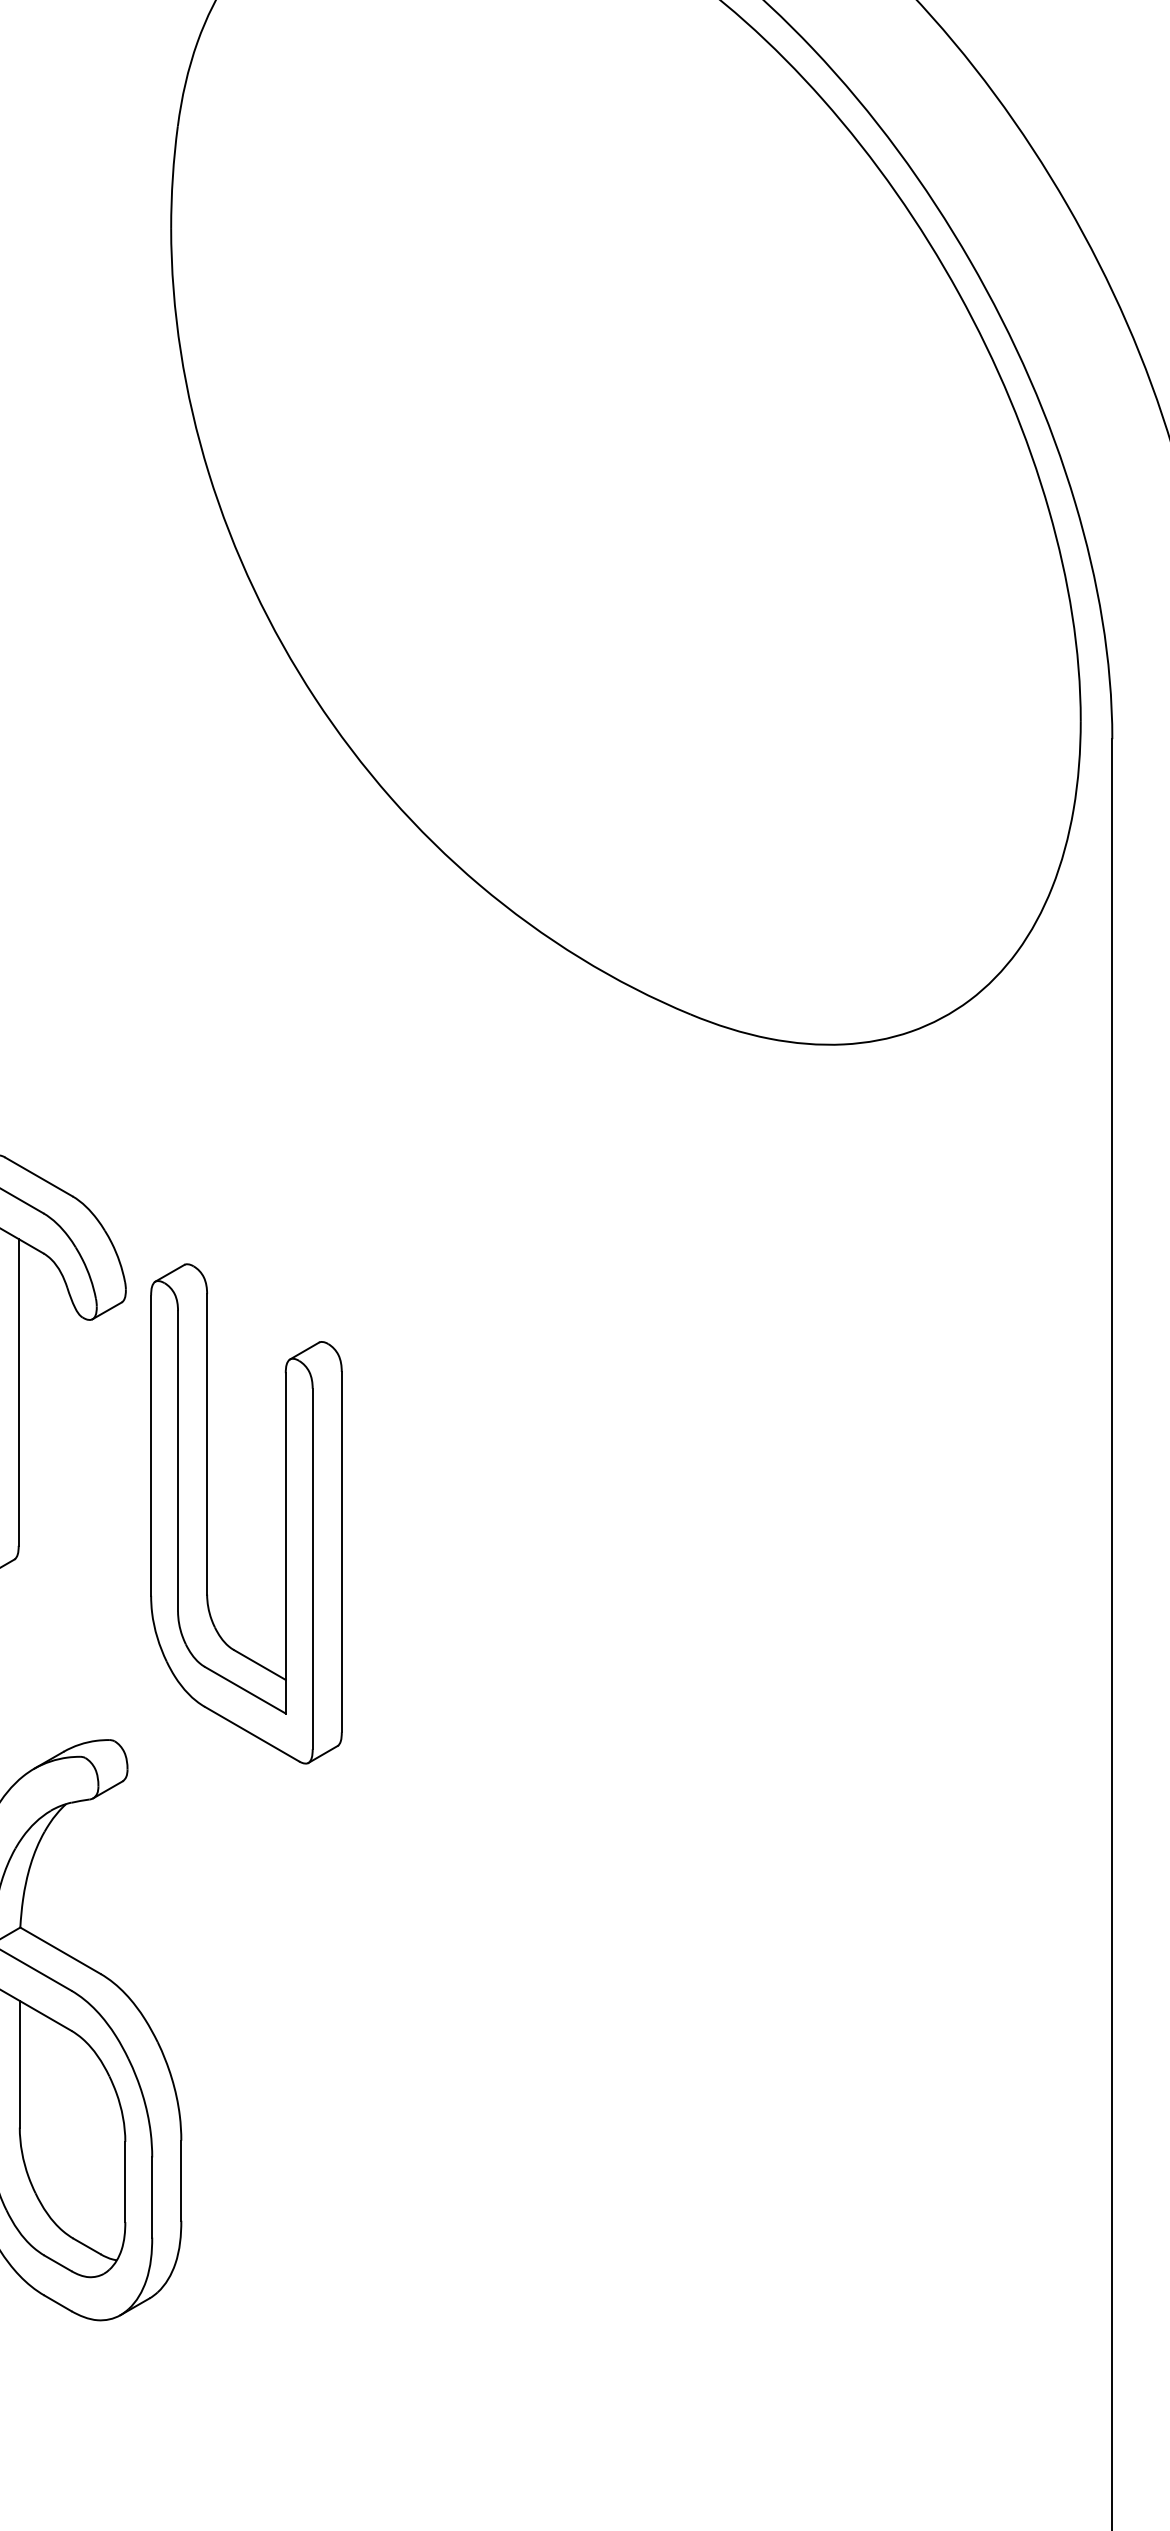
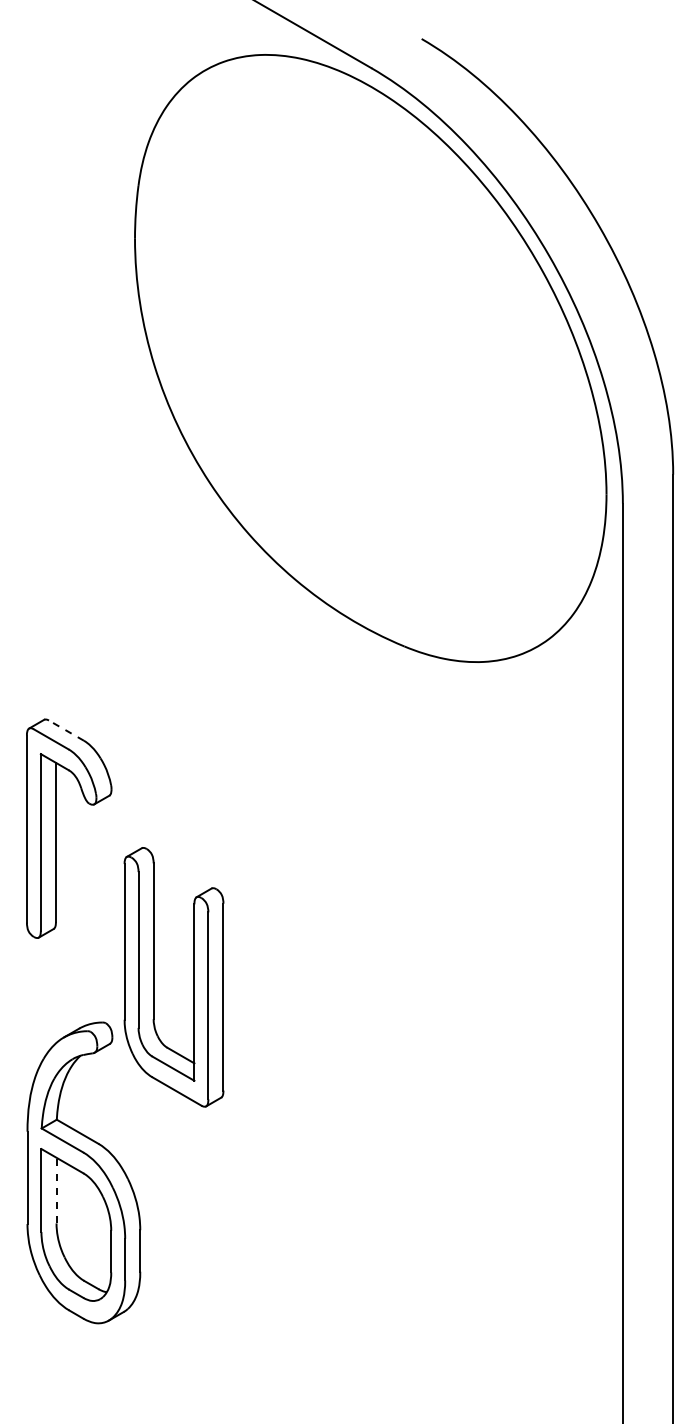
line: (39, 1176) -> (66, 730), solid -> dashed
part: (208, 1514) -> (154, 977), moved
line: (19, 2064) -> (56, 1190), solid -> dashed

